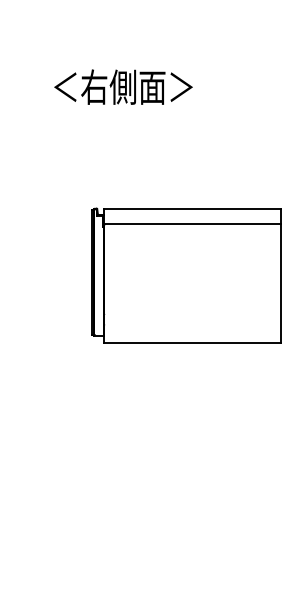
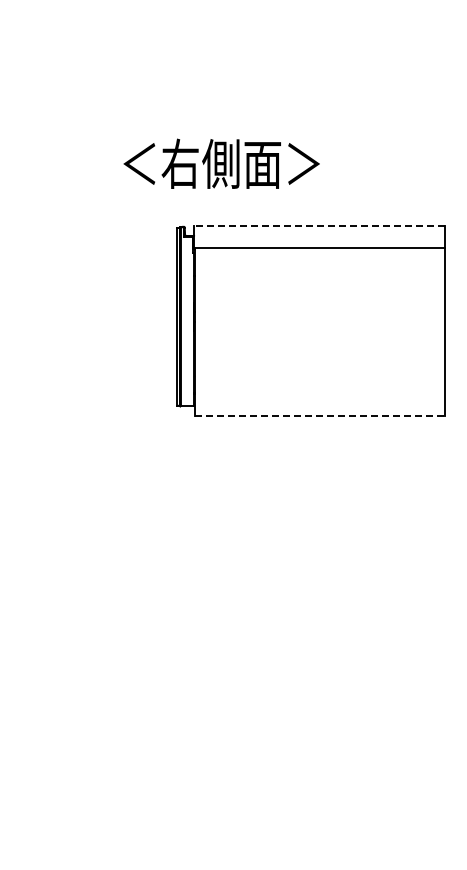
text: (123, 86) -> (221, 163), moved
line: (192, 208) -> (319, 226), solid -> dashed
line: (193, 342) -> (320, 416), solid -> dashed

